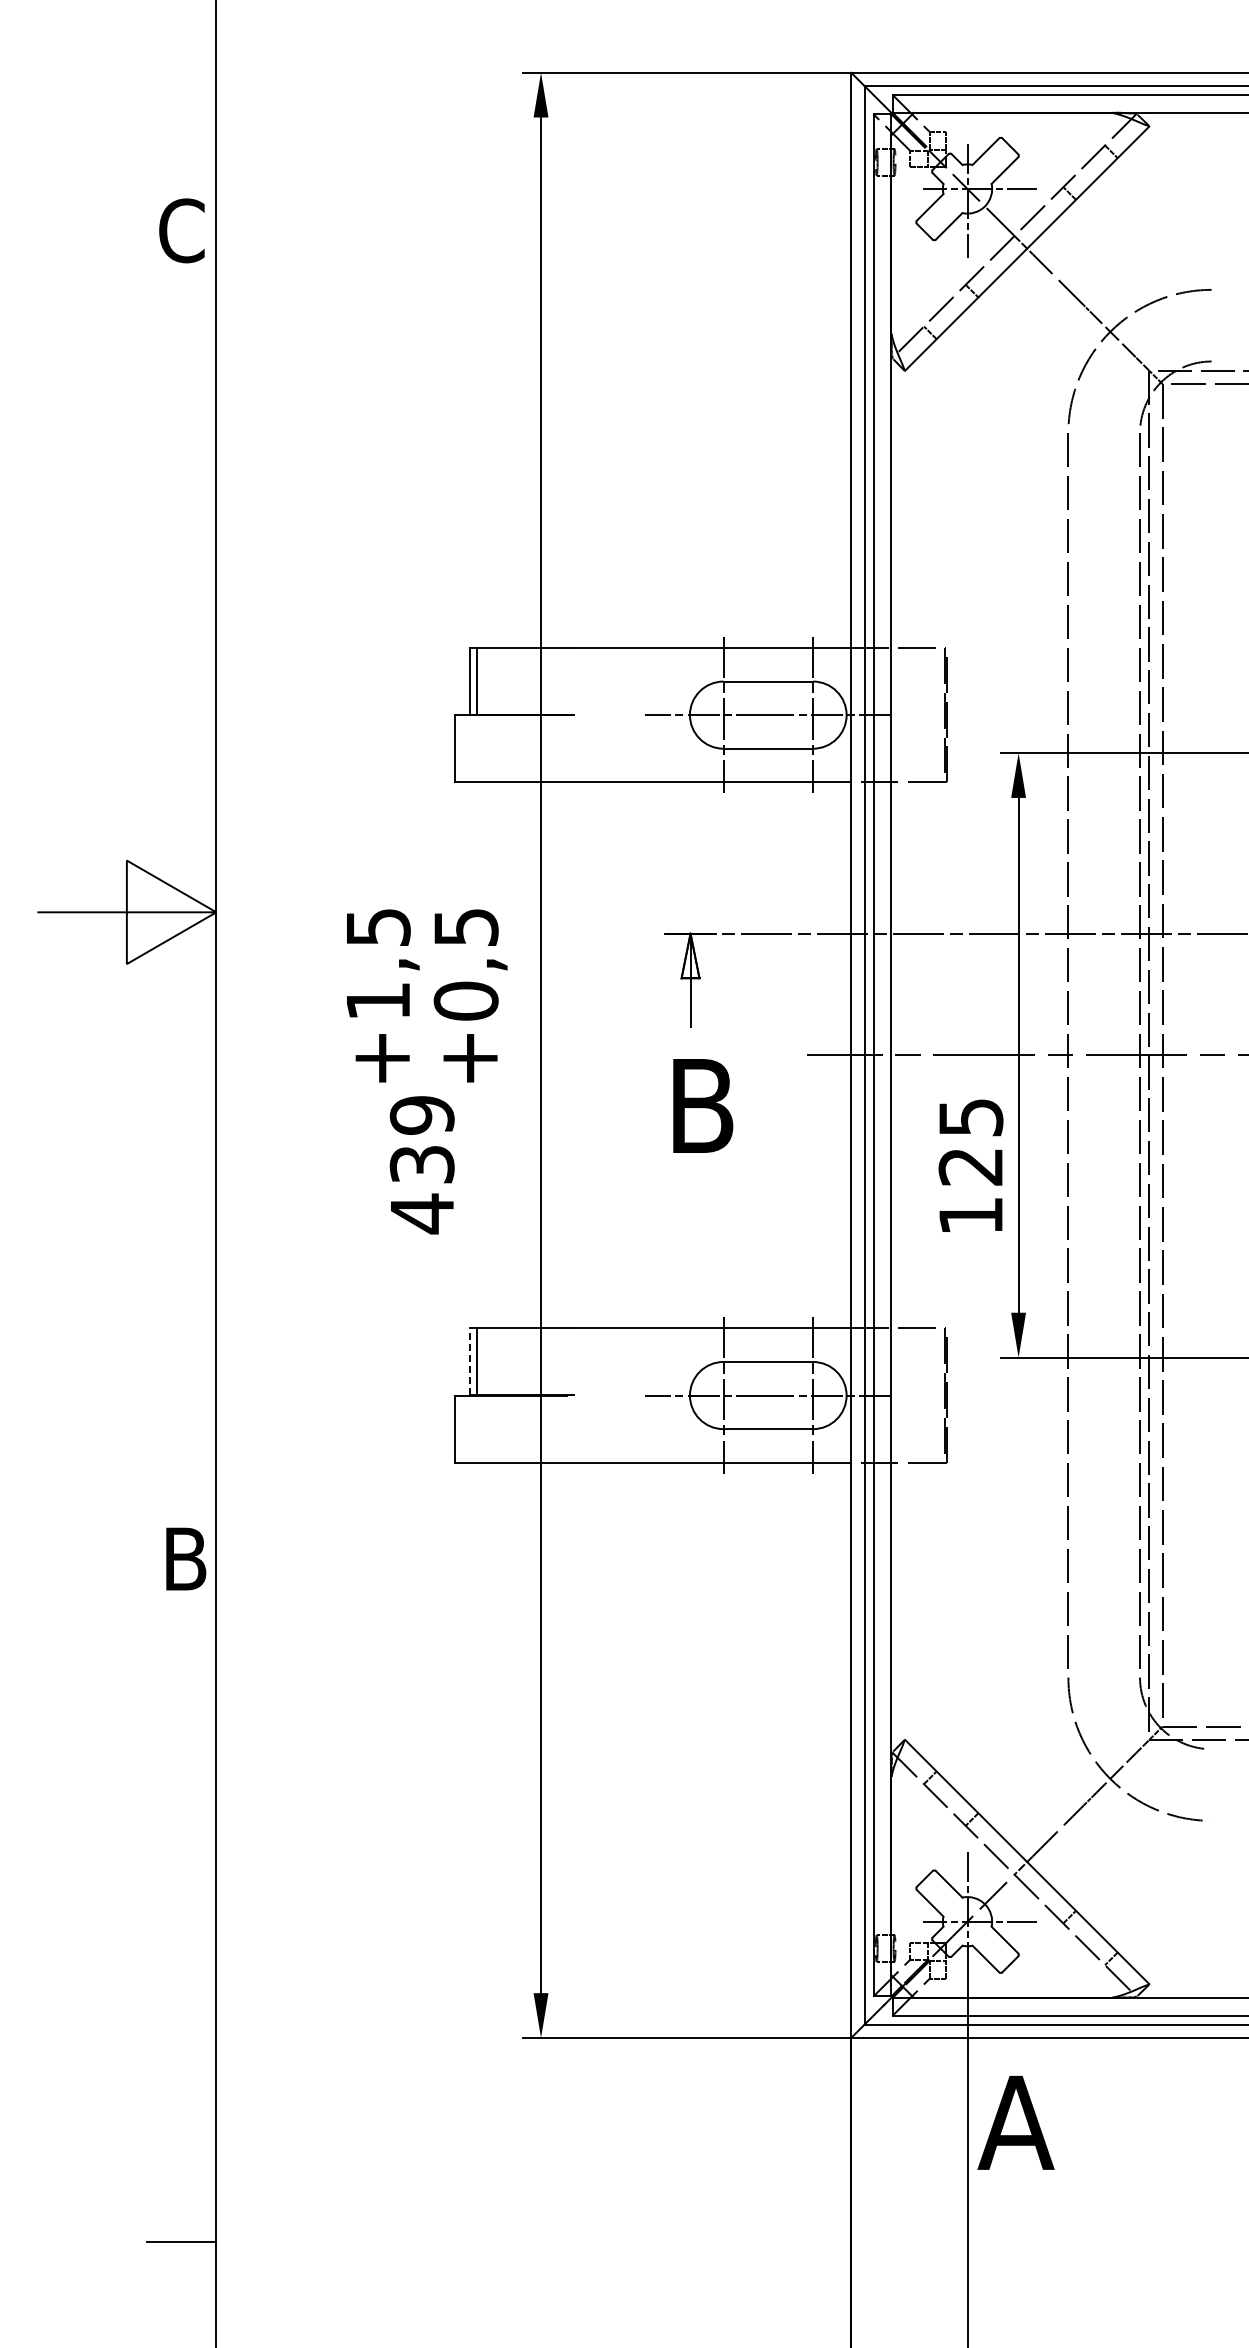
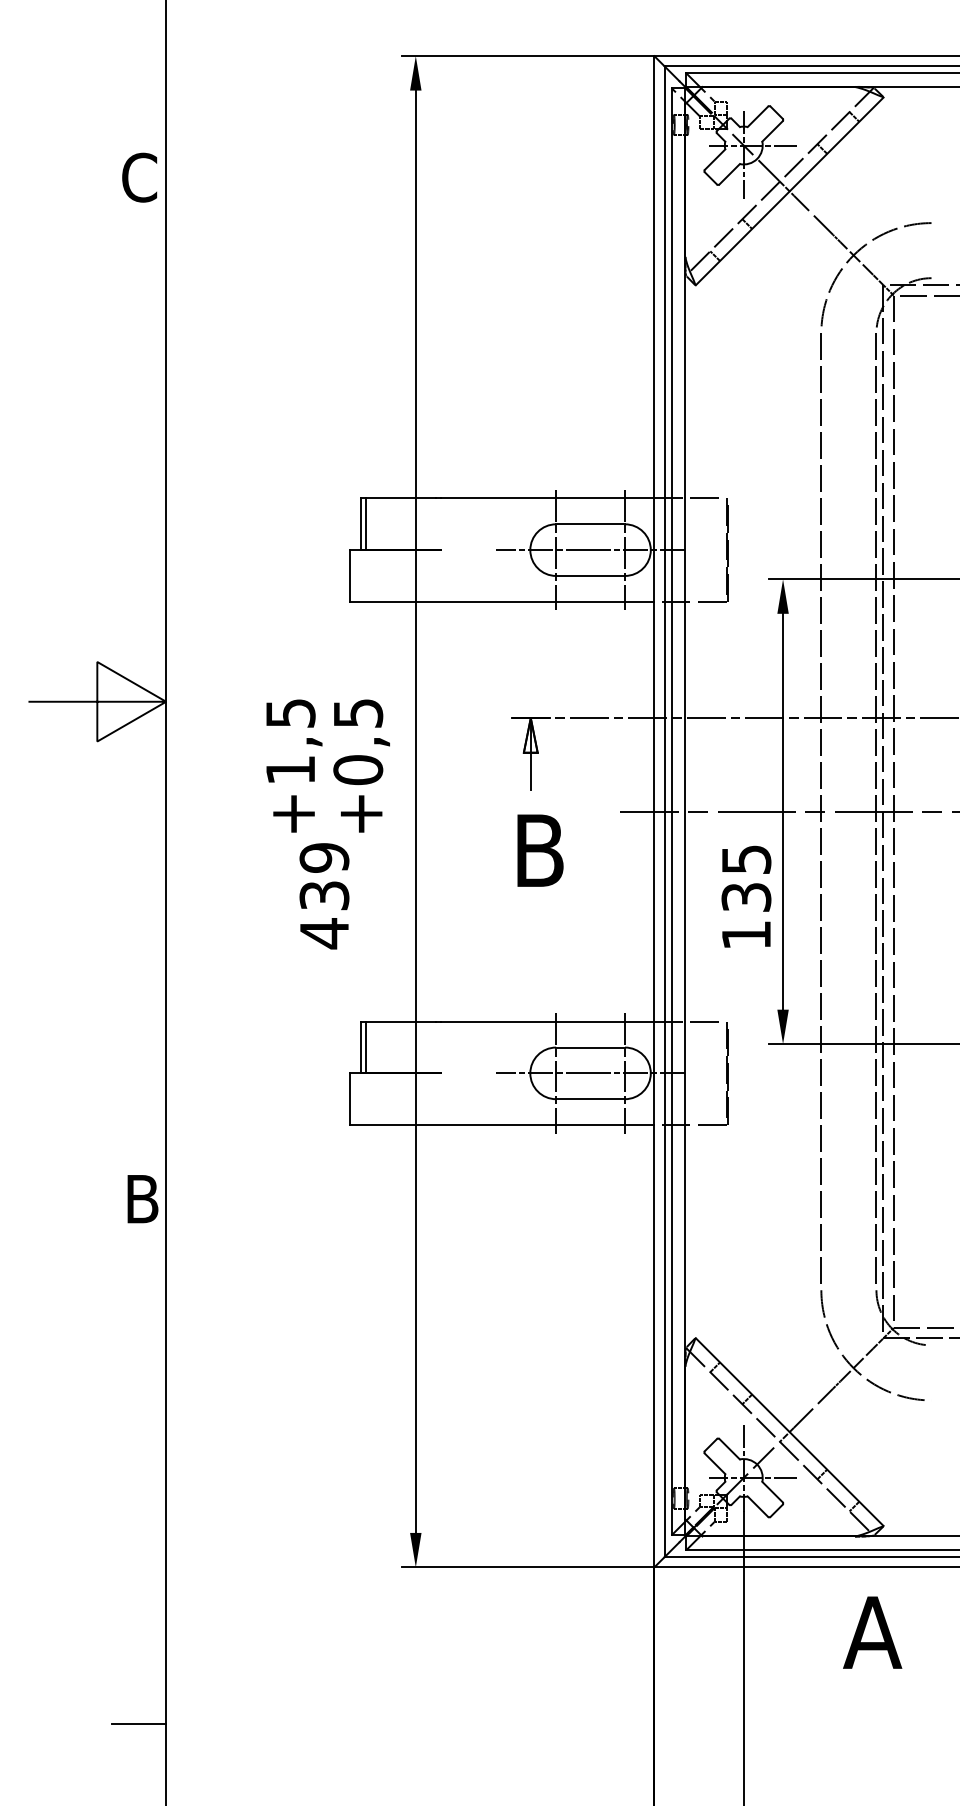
text: (970, 1166) -> (746, 897), 125 -> 135
line: (469, 1361) -> (360, 1047), dashed -> solid
text: (1015, 2122) -> (872, 1632), moved

